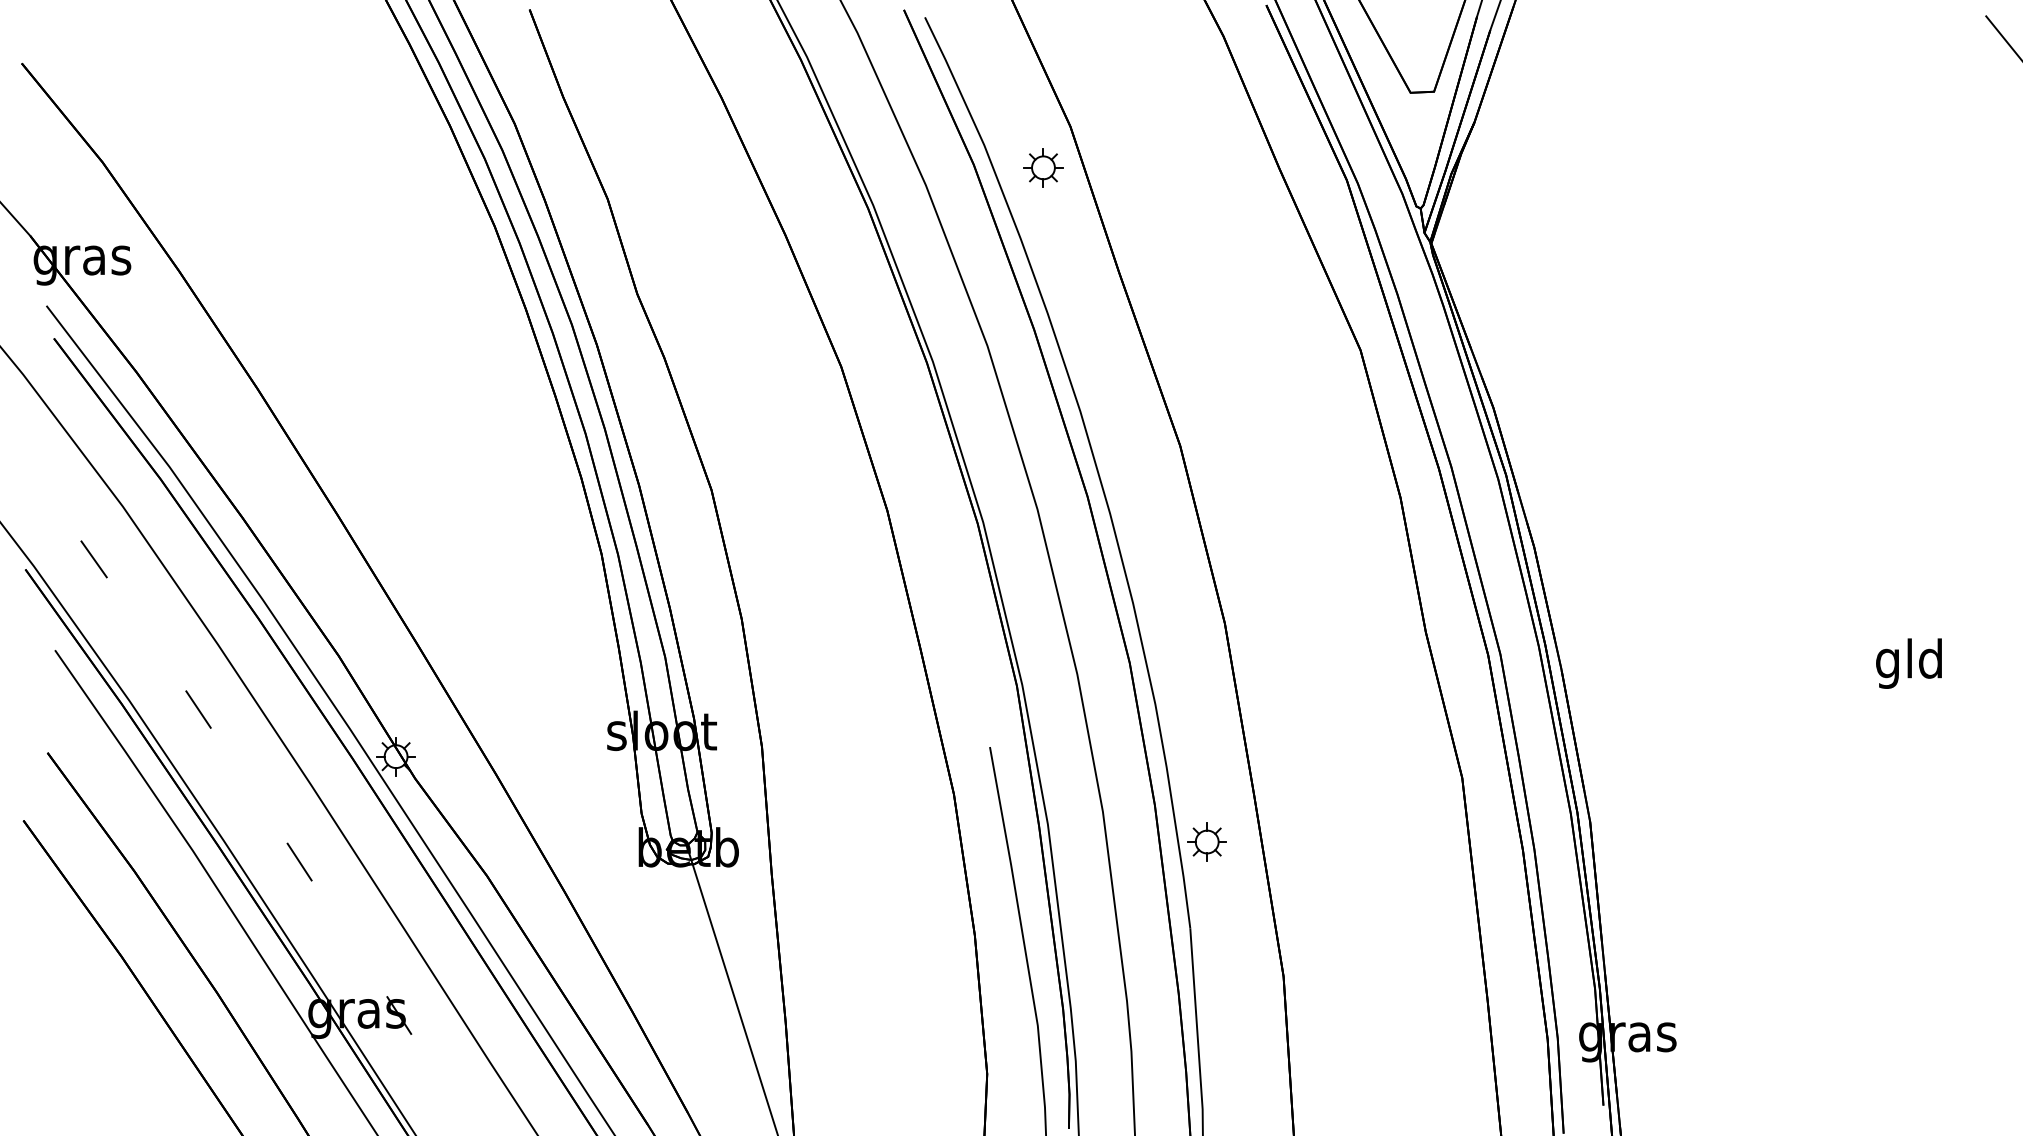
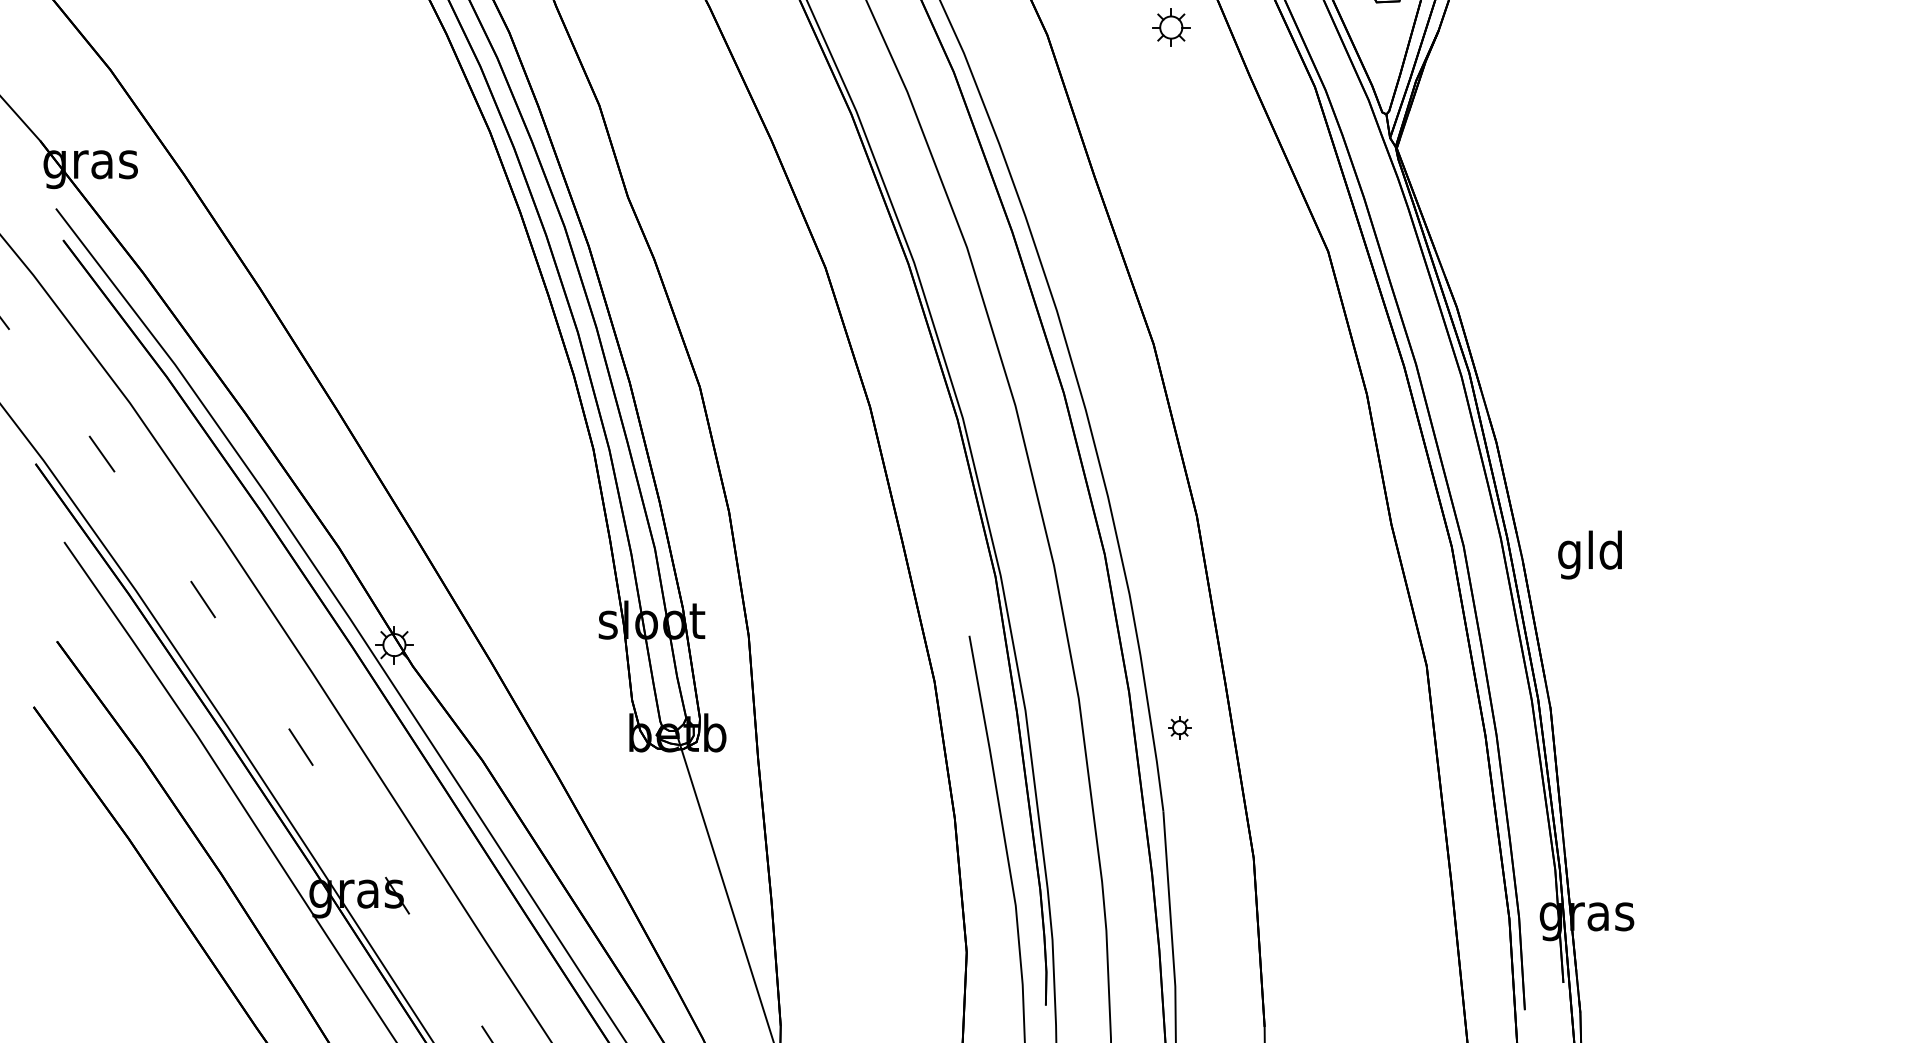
part: (1043, 167) -> (1171, 27), moved
text: (1908, 663) -> (1589, 554), moved
part: (1206, 841) -> (1179, 727), size x0.6

